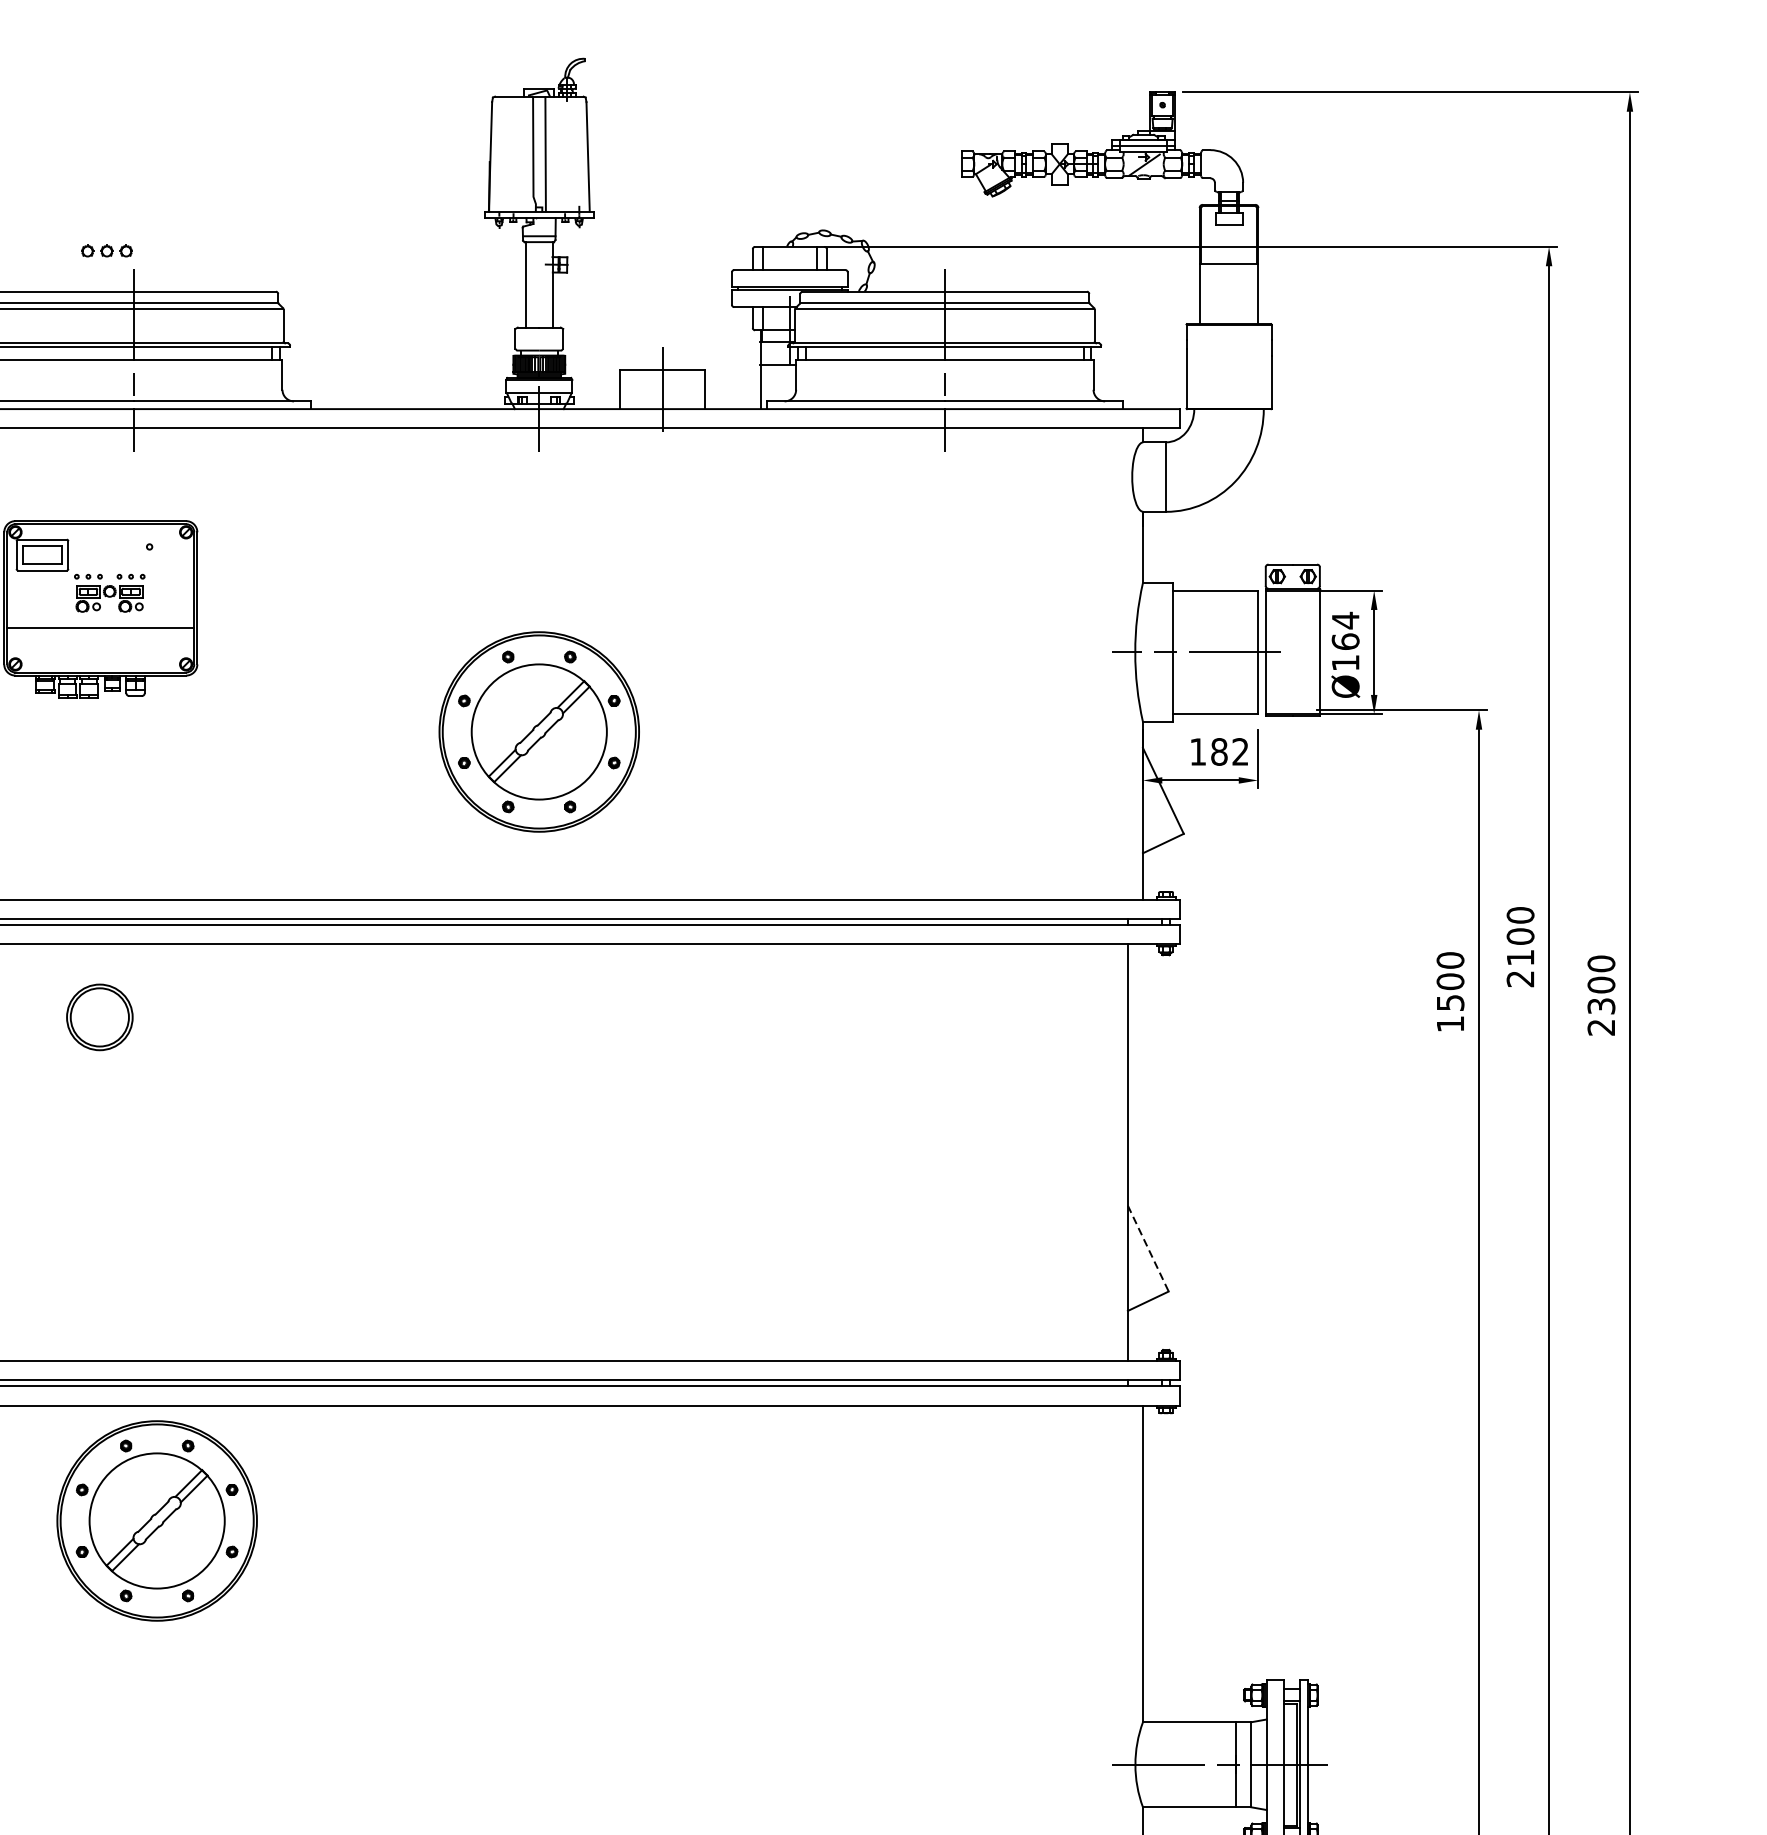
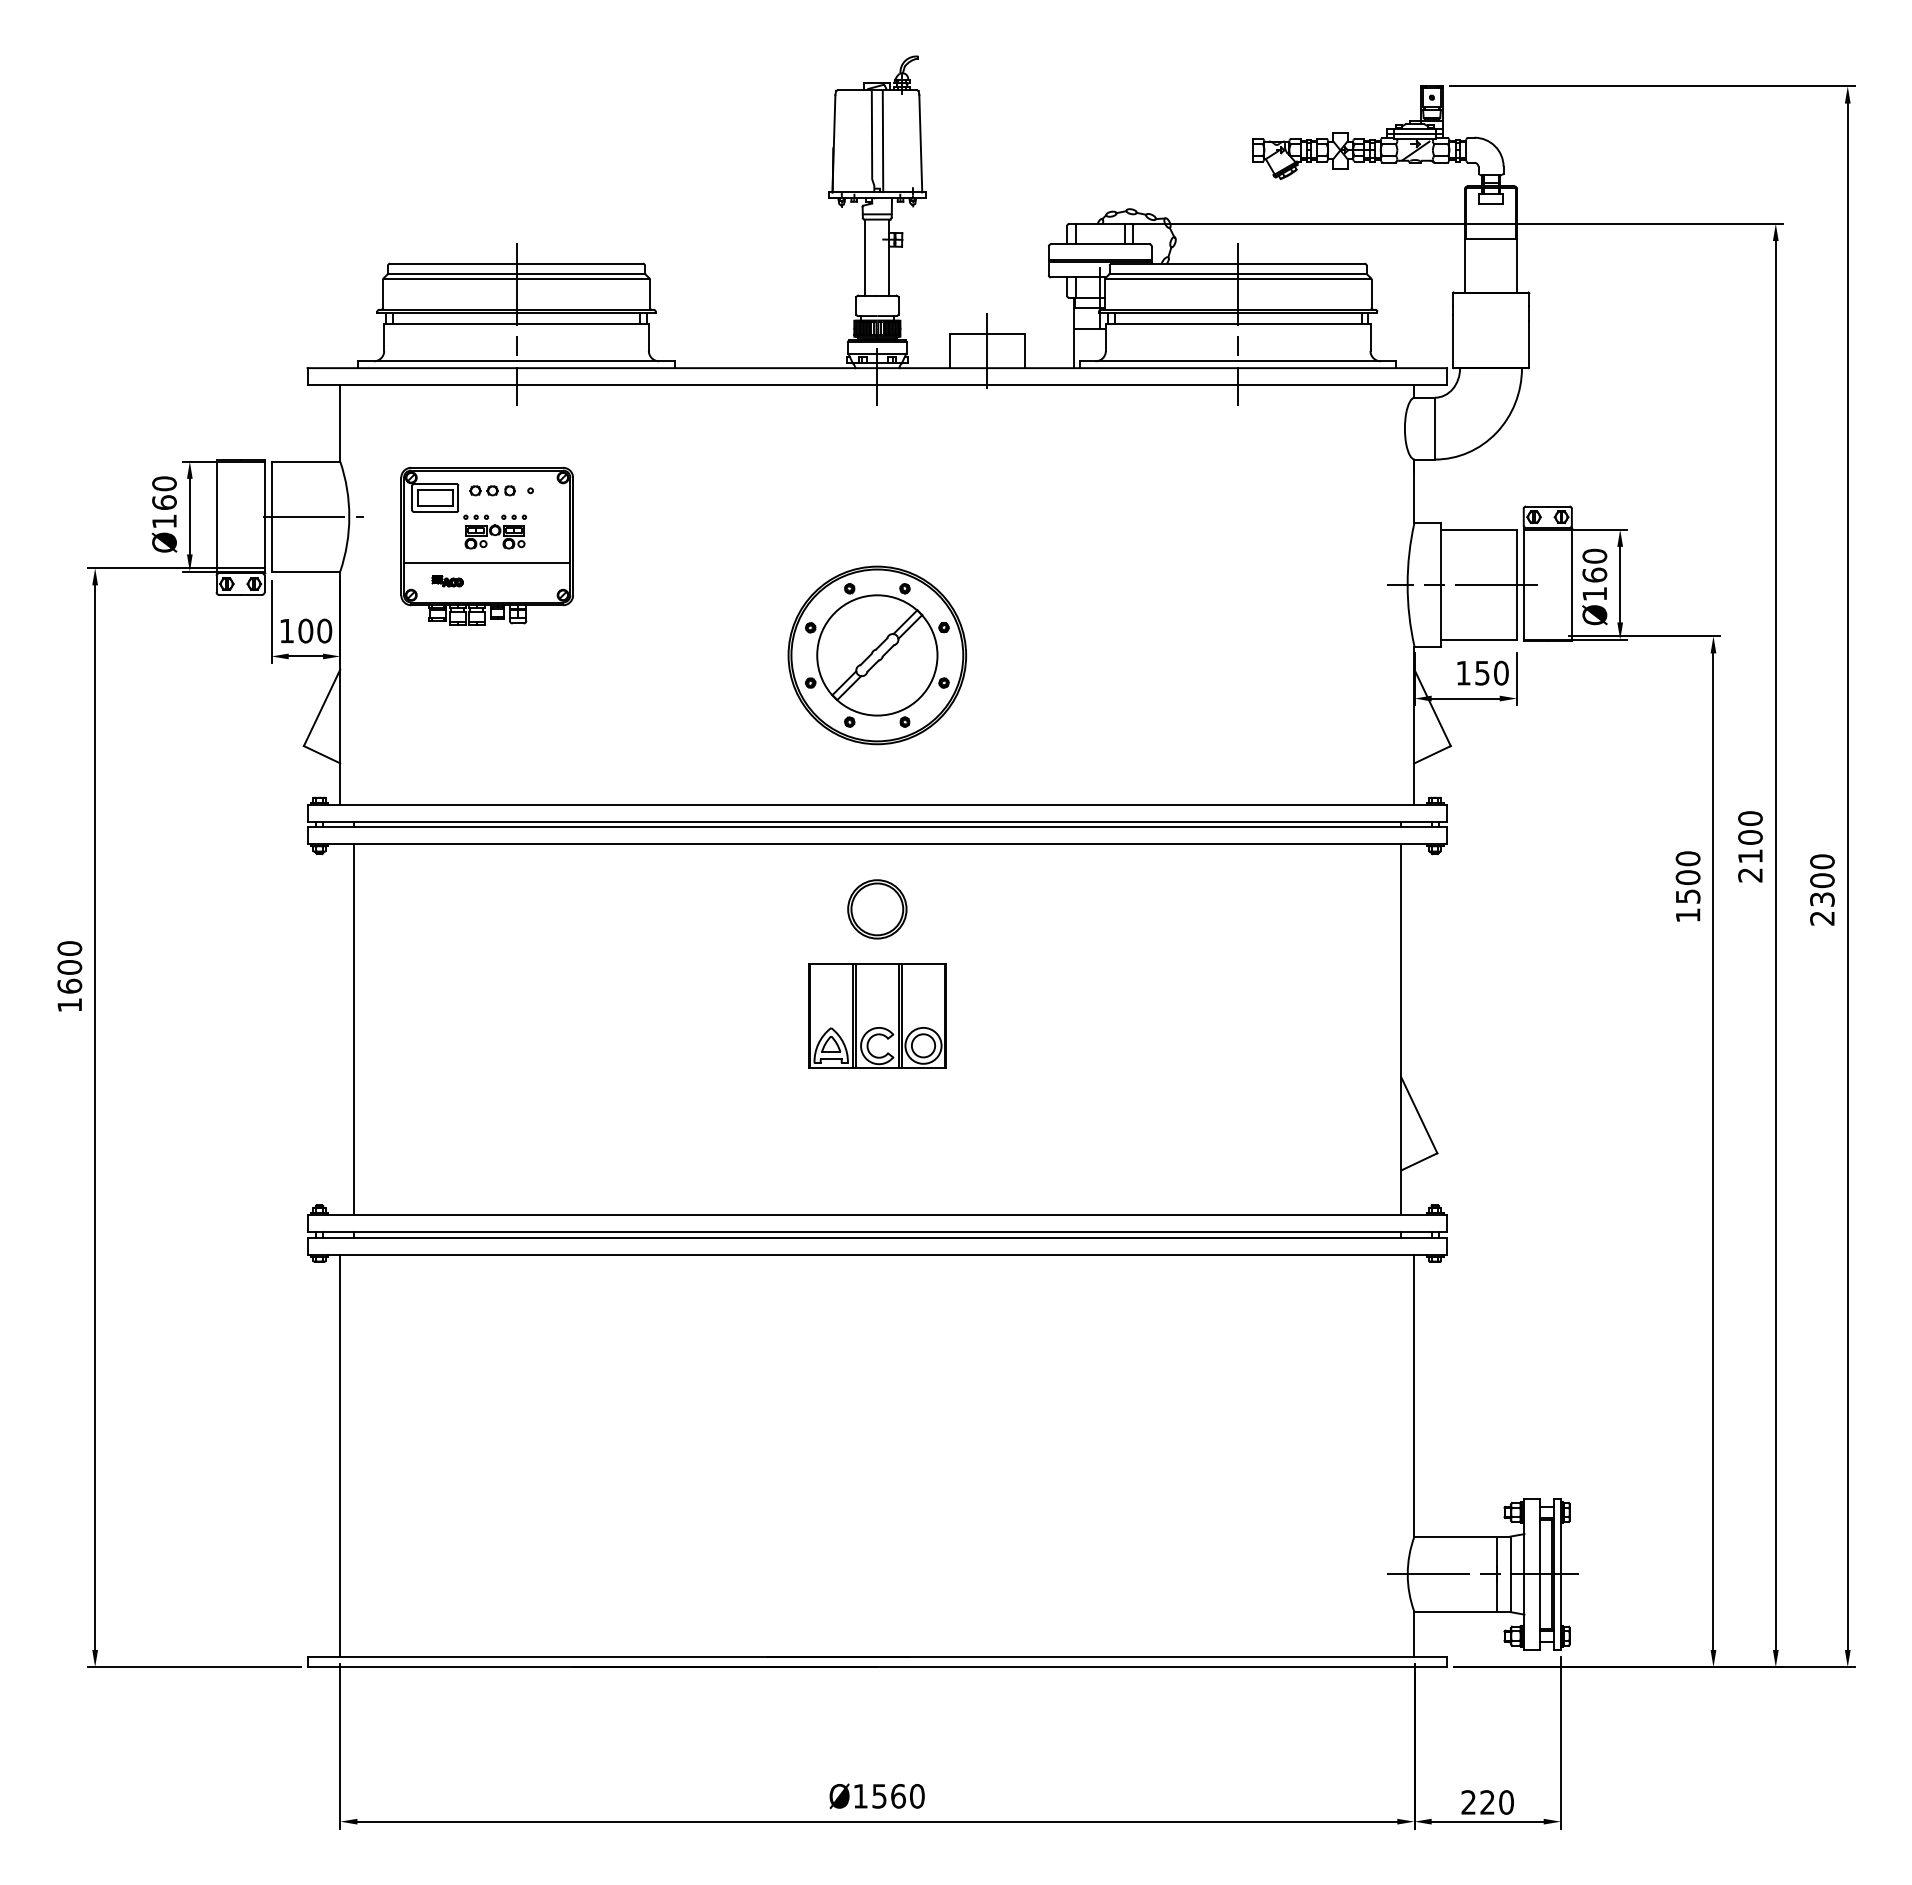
part: (106, 251) -> (492, 490), moved
text: (1345, 620) -> (1594, 556), Ø164 -> Ø160
part: (56, 648) -> (447, 581), added
text: (1229, 751) -> (1491, 672), 182 -> 150
part: (100, 1017) -> (877, 909), moved
part: (539, 1136) -> (877, 1015), added
line: (1148, 1249) -> (1419, 1115), dashed -> solid
part: (157, 1521) -> (537, 1357), removed

